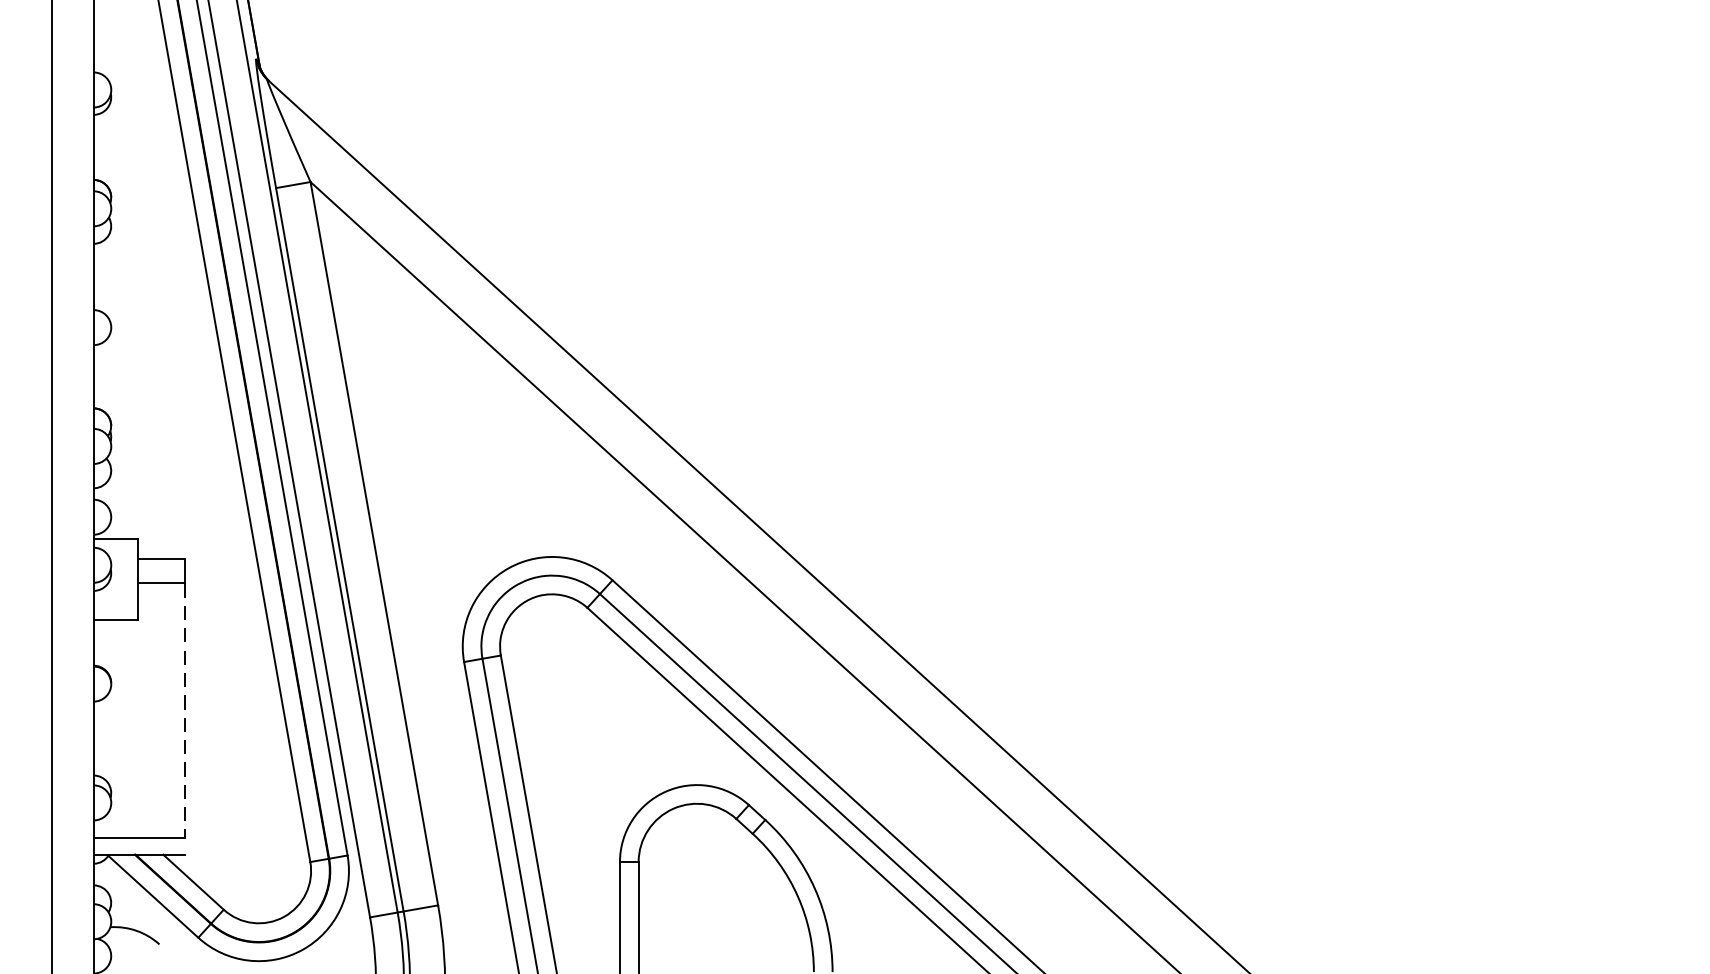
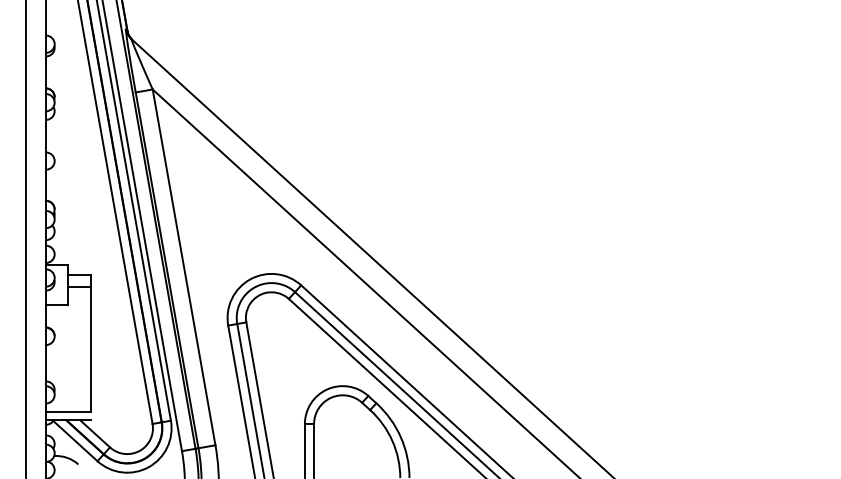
line: (184, 710) -> (90, 349), dashed -> solid

